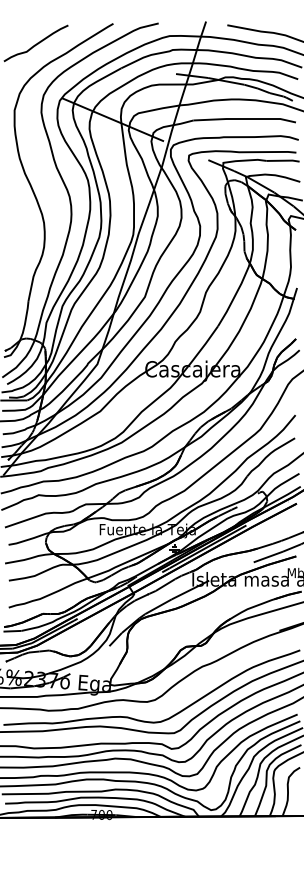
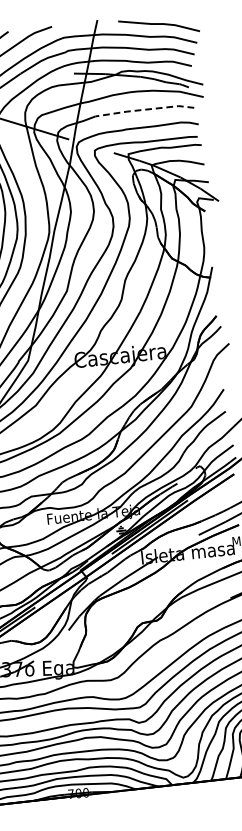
line: (244, 119) -> (144, 110), solid -> dashed

